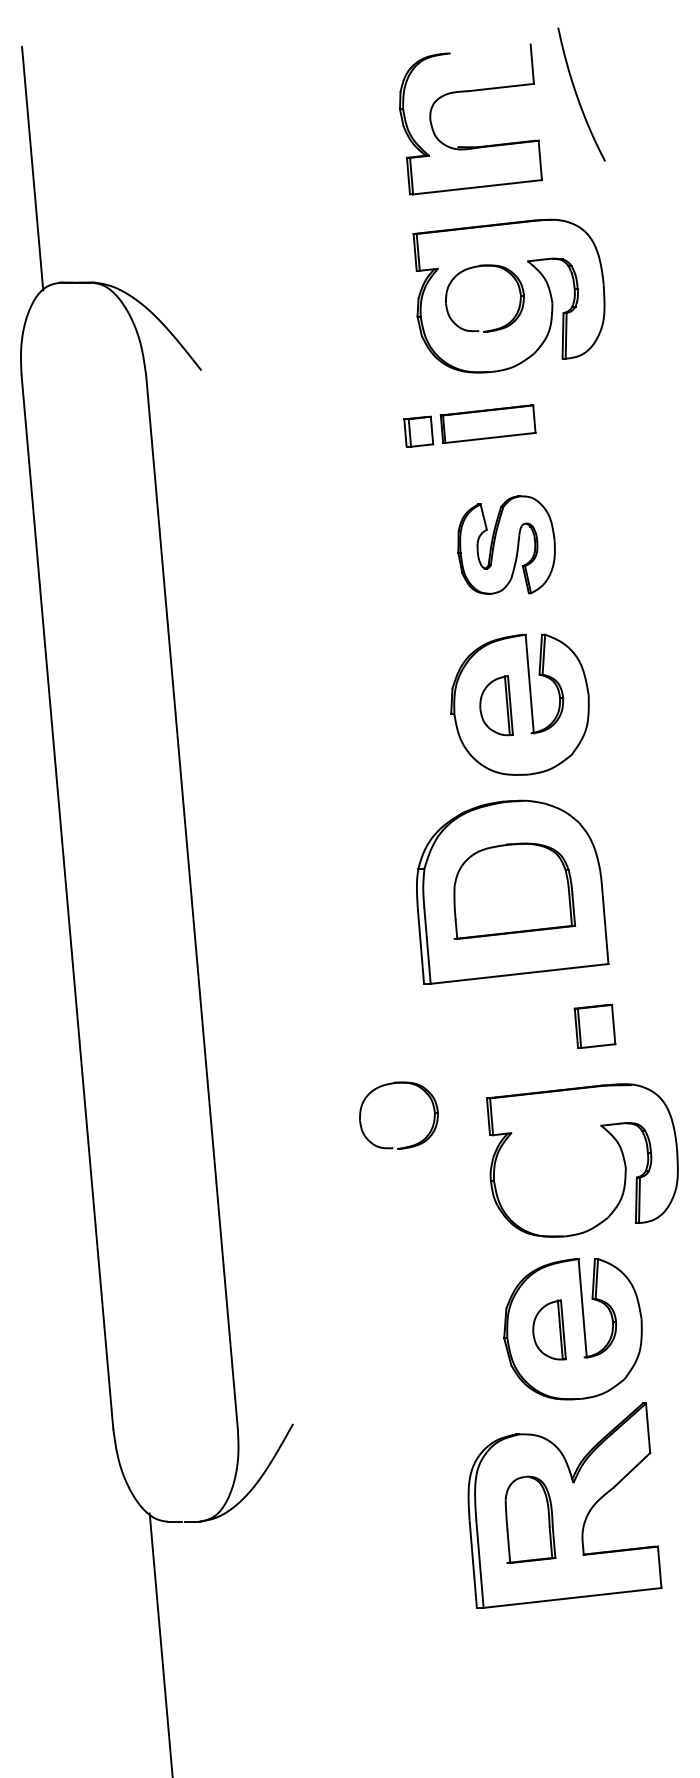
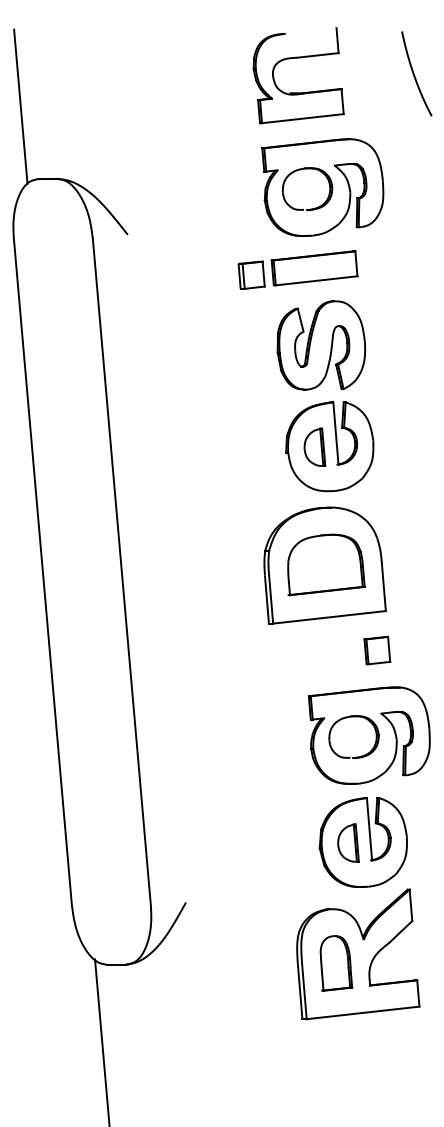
curve: (577, 93) -> (414, 73), moved
part: (469, 425) -> (297, 269), size x1.43
part: (505, 545) -> (320, 345), size x1.43
part: (388, 1086) -> (347, 718), moved

